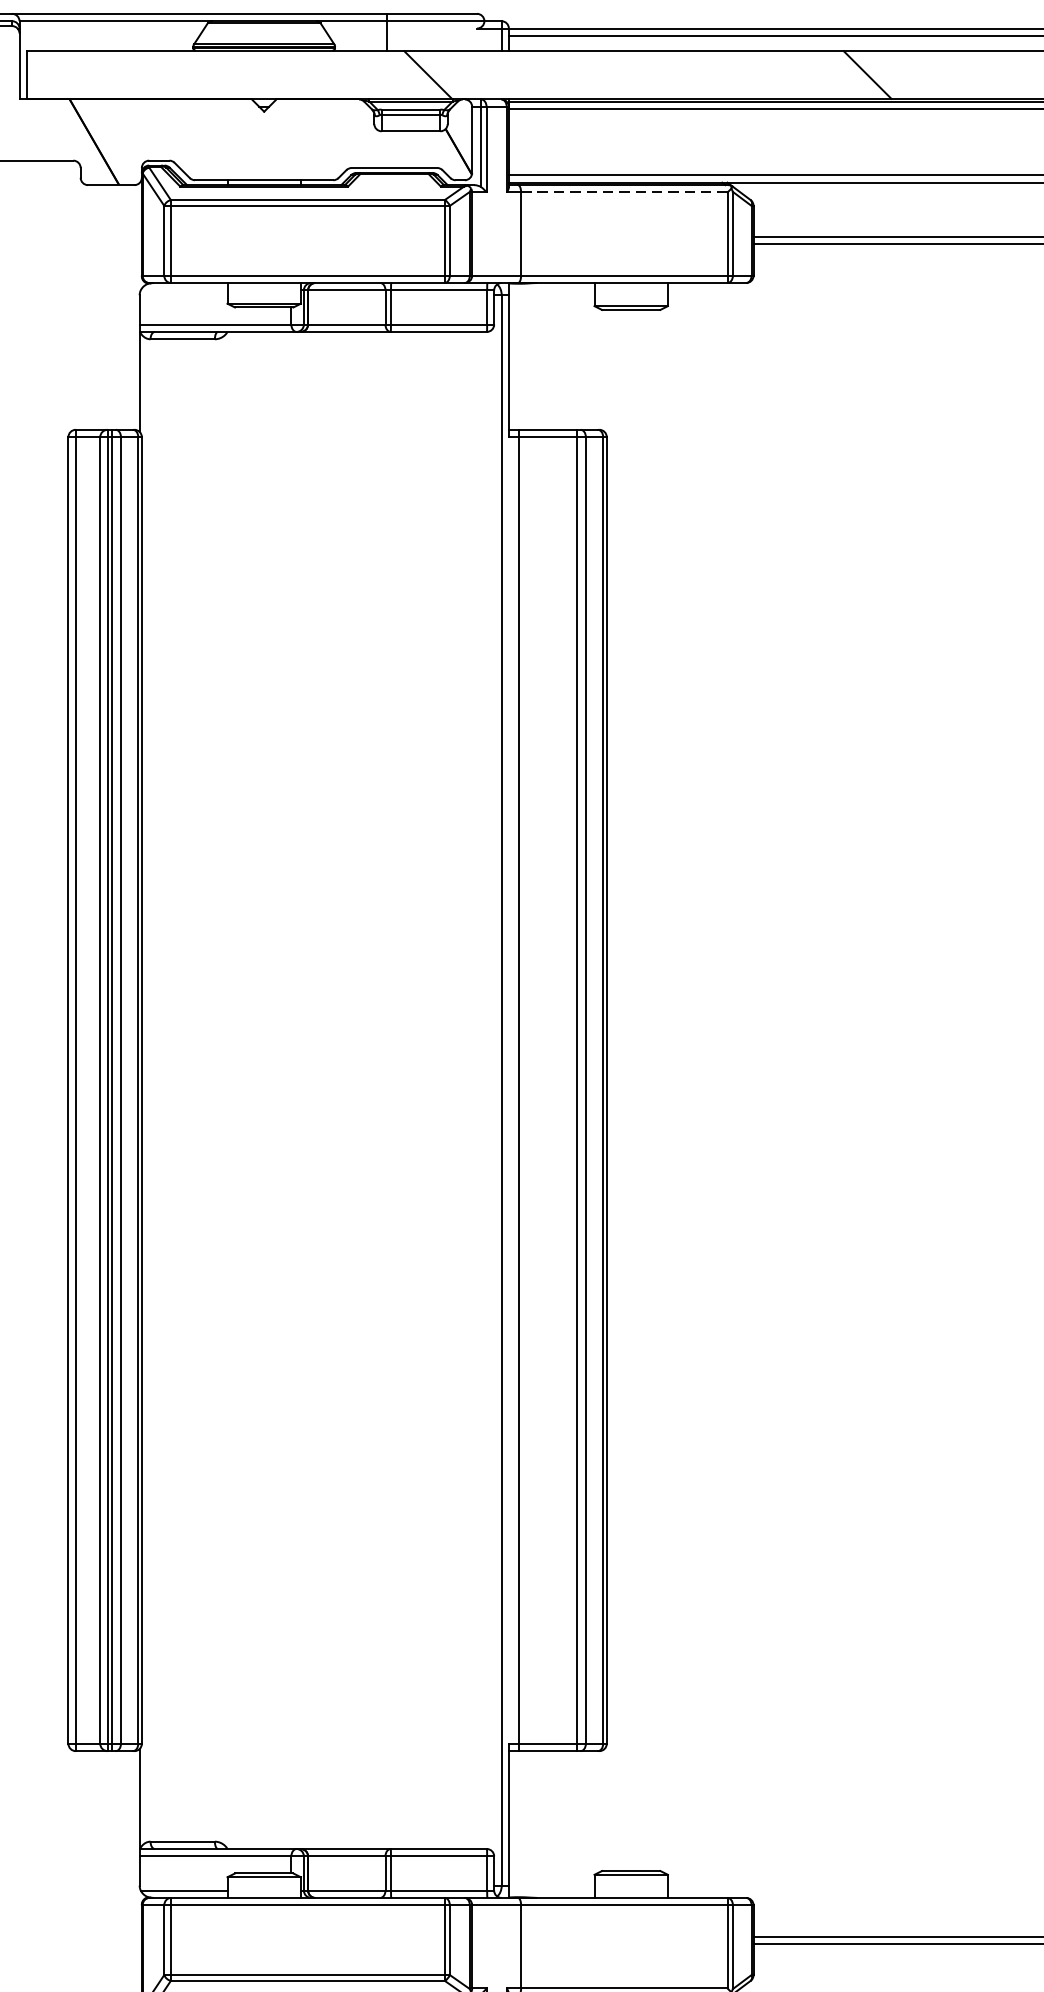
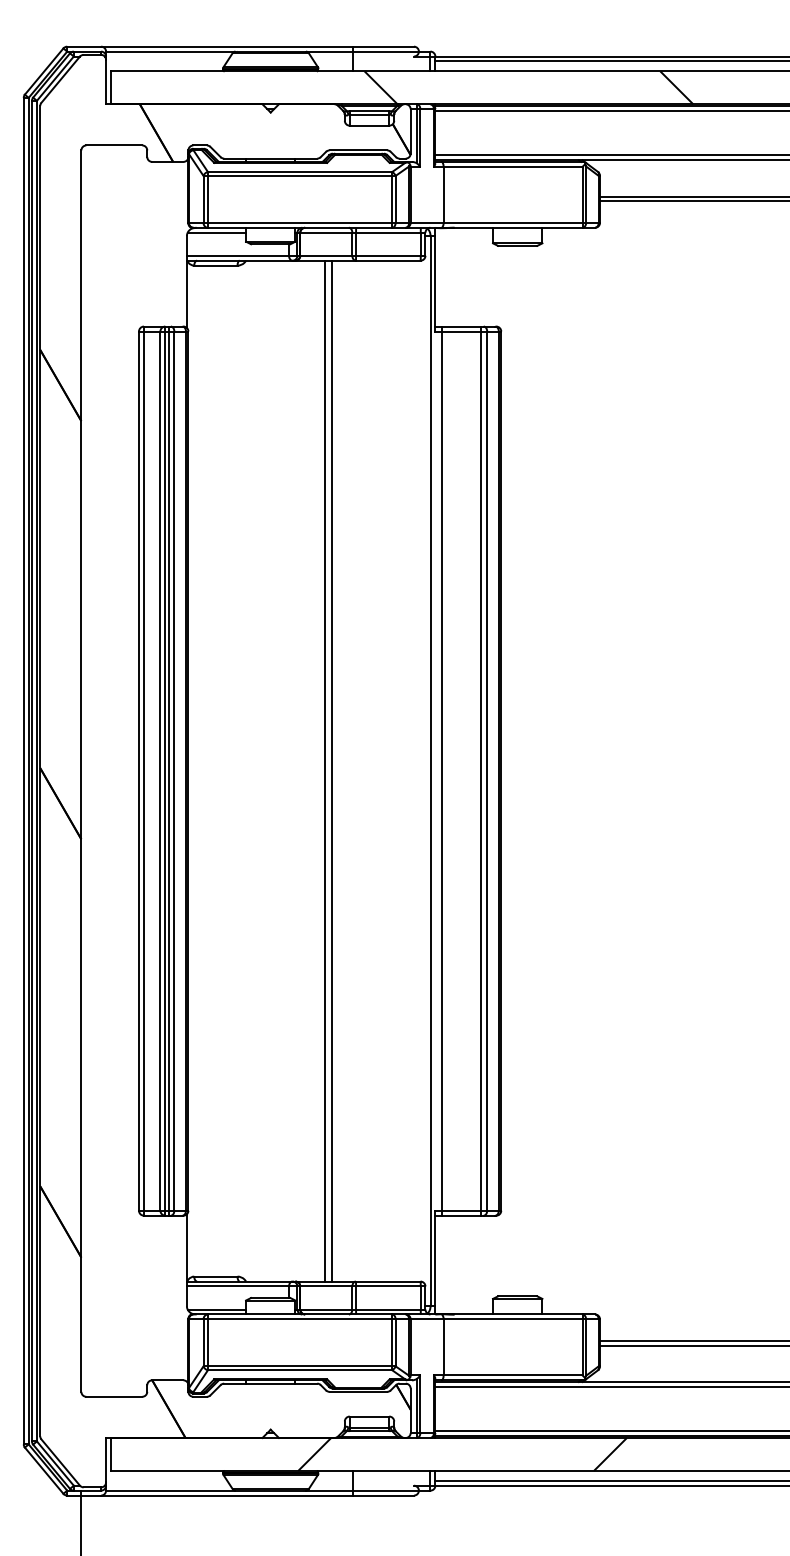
line: (624, 191) -> (513, 166), dashed -> solid
line: (183, 290) -> (216, 232), added
line: (345, 1089) -> (325, 770), added
line: (355, 1089) -> (332, 770), added

